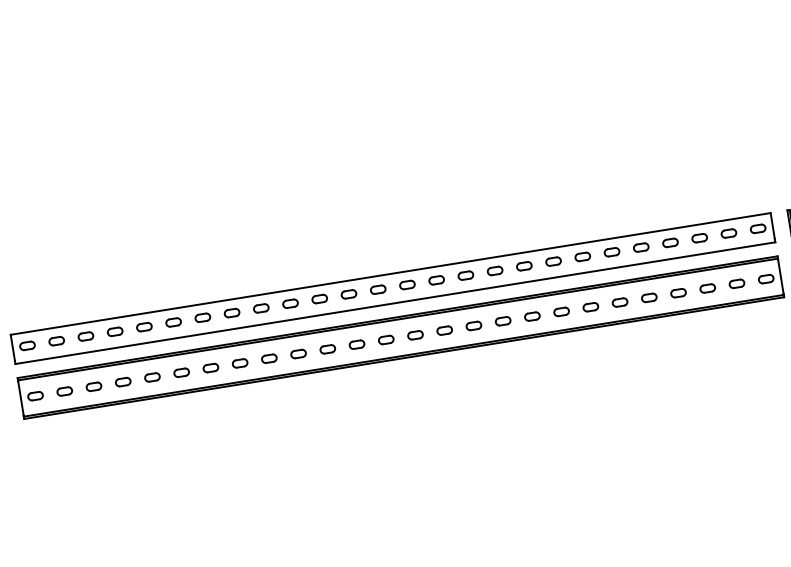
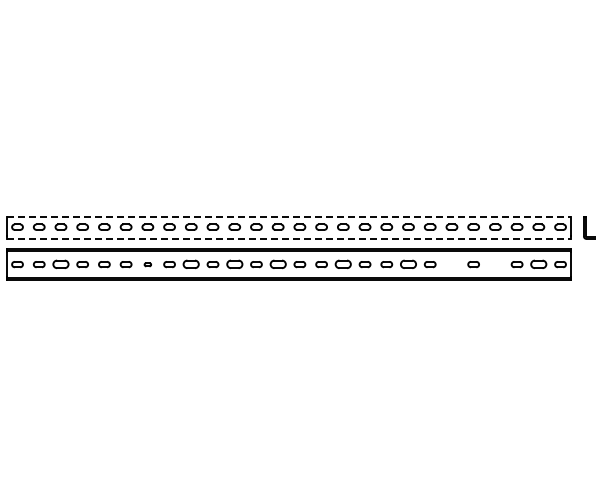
line: (391, 274) -> (289, 217), solid -> dashed
part: (736, 283) -> (538, 264), size x1.4
part: (678, 293) -> (495, 264), removed
line: (395, 302) -> (289, 238), solid -> dashed
part: (619, 302) -> (451, 264), removed
part: (561, 311) -> (408, 264), size x1.4
part: (474, 325) -> (343, 264), size x1.4
part: (385, 340) -> (277, 264), size x1.4
part: (327, 349) -> (234, 264), size x1.4
part: (269, 358) -> (191, 264), size x1.4
part: (210, 368) -> (147, 264), size x0.6
part: (93, 386) -> (60, 264), size x1.4

